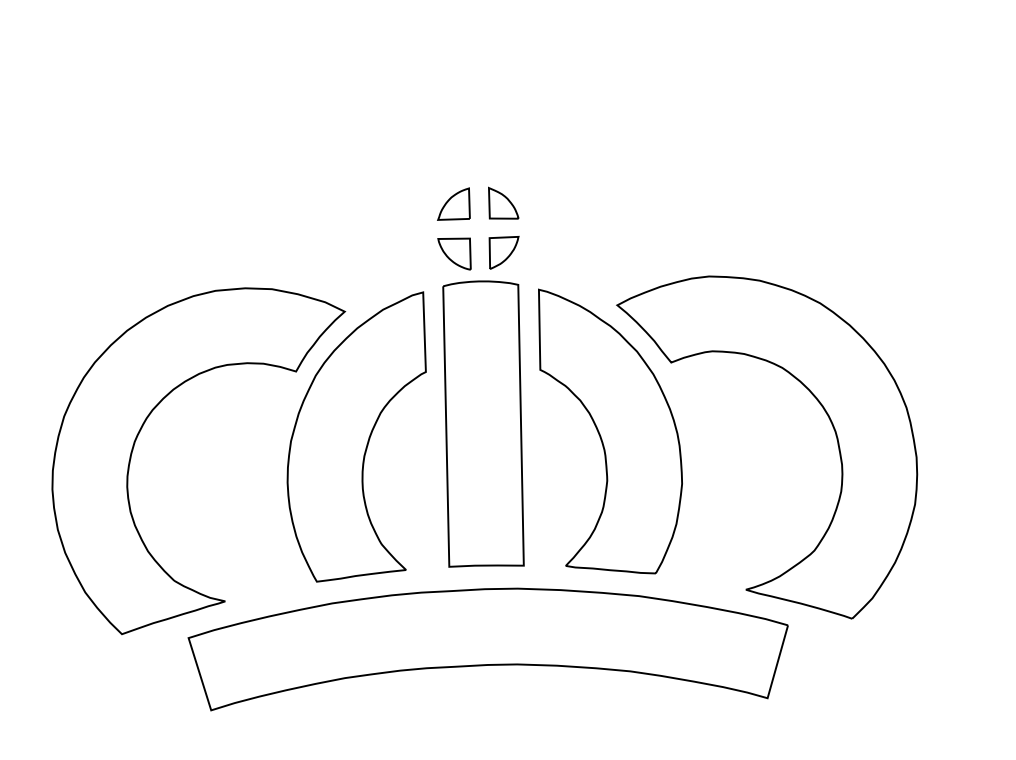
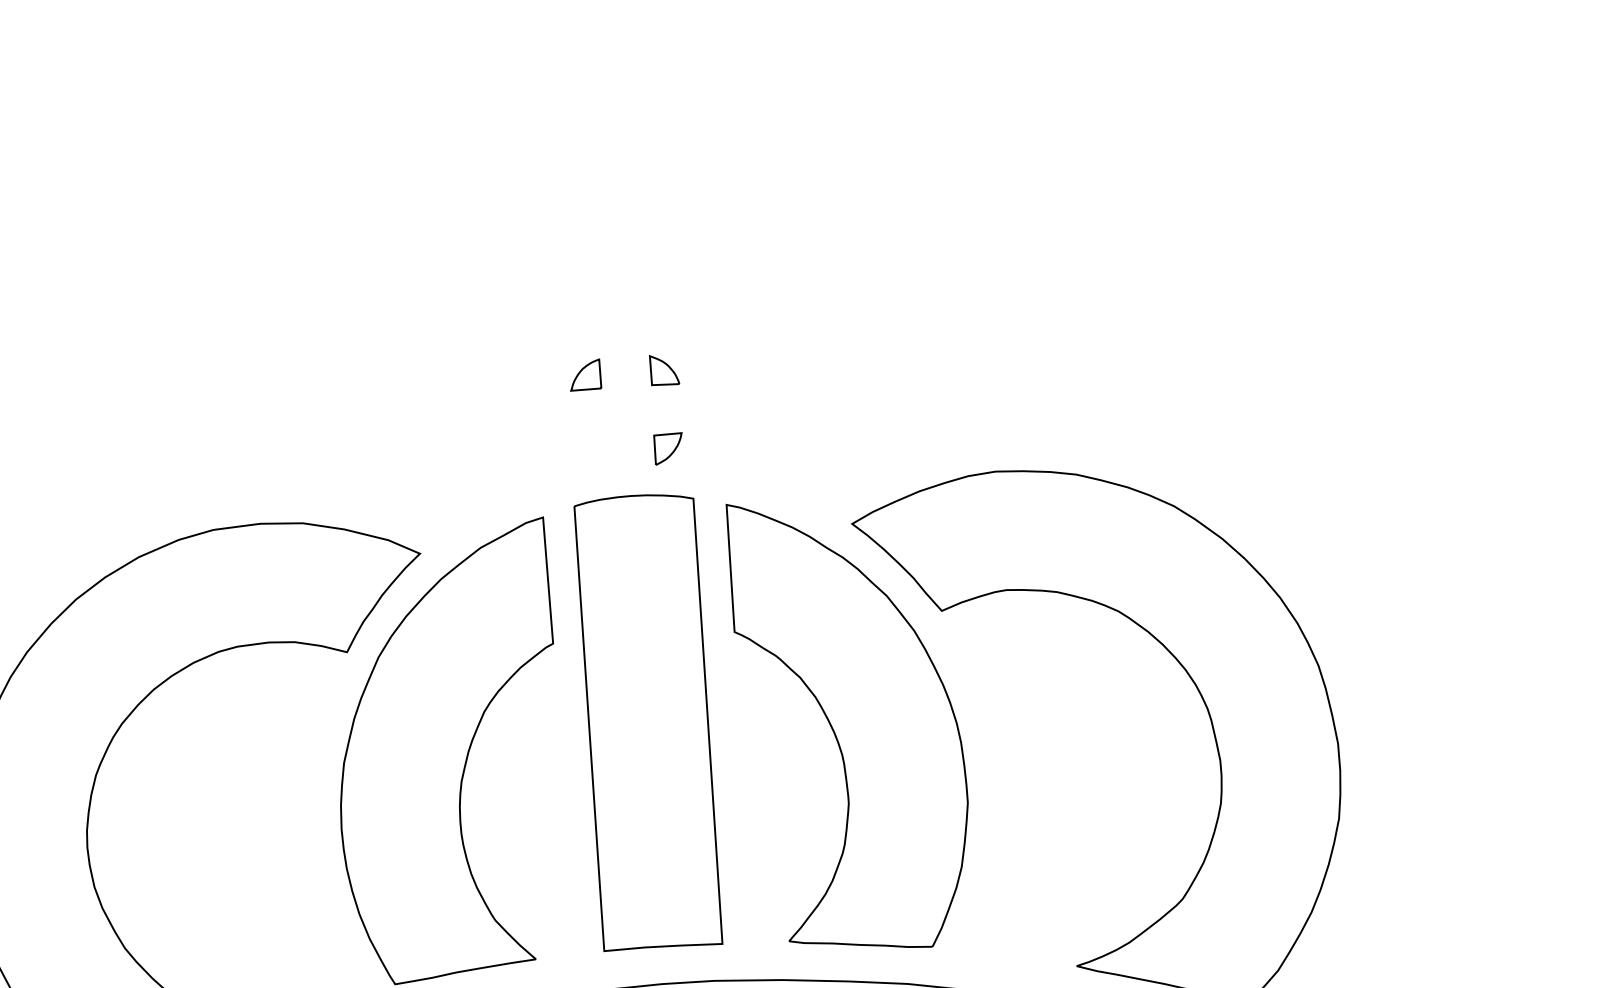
part: (503, 202) -> (664, 368), size x0.6
part: (453, 203) -> (584, 374), size x0.6
part: (503, 252) -> (667, 448), size x0.6
part: (454, 253) -> (589, 453), removed

